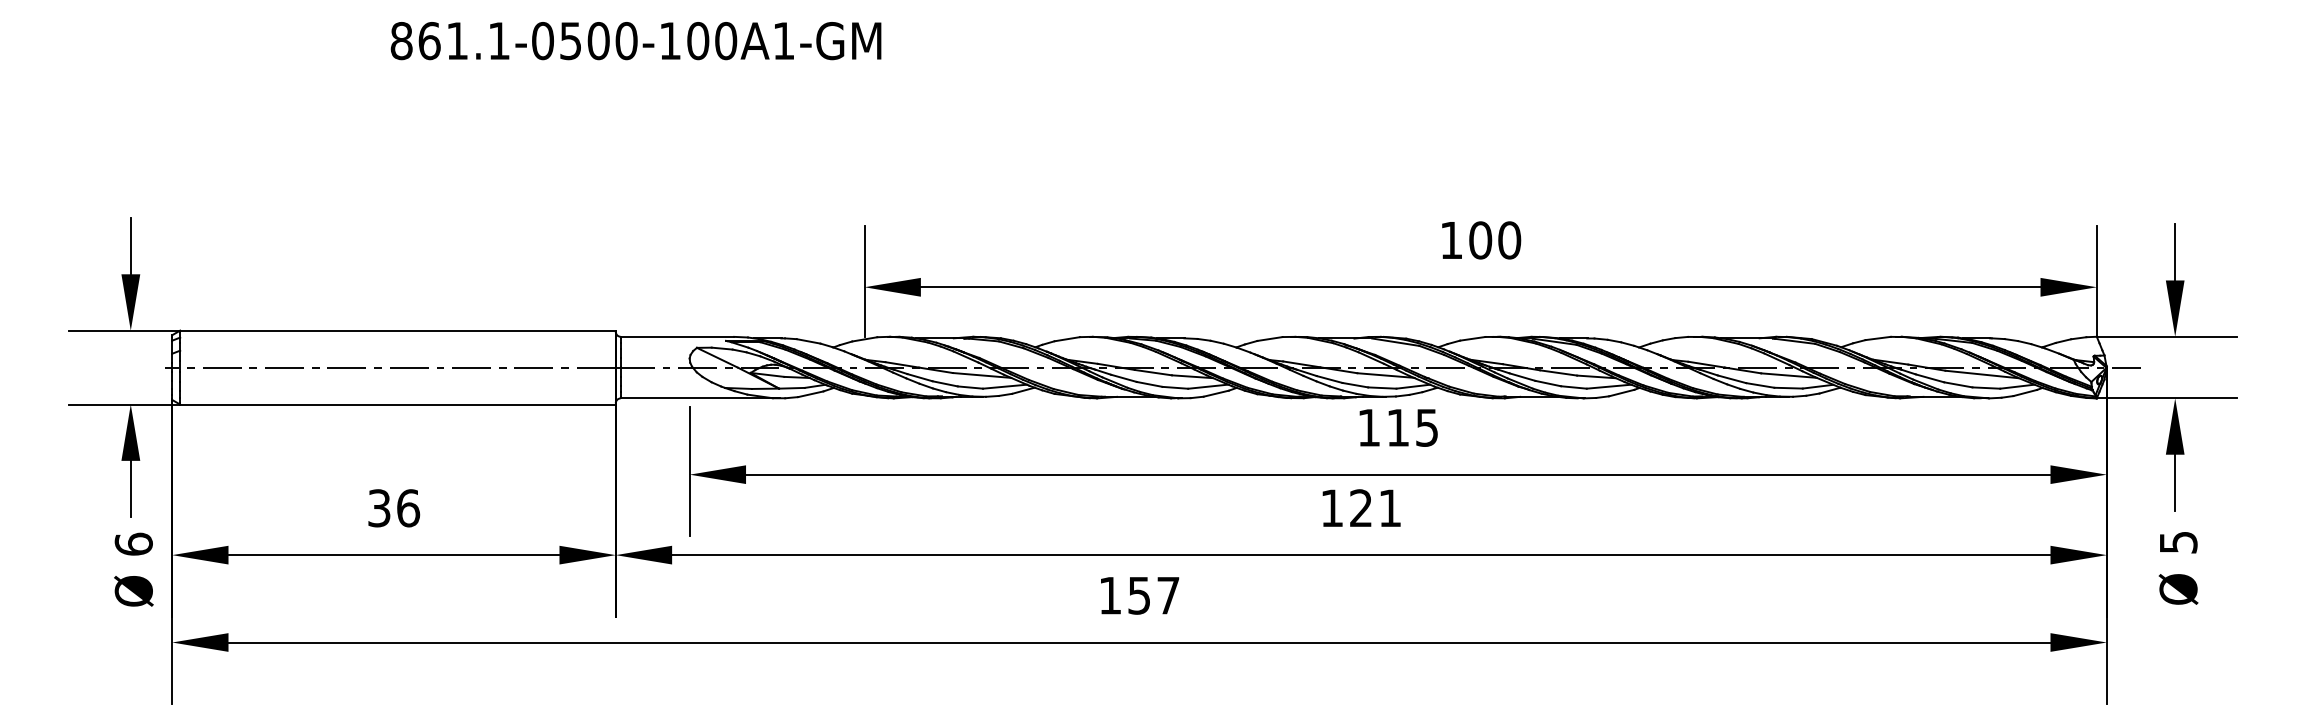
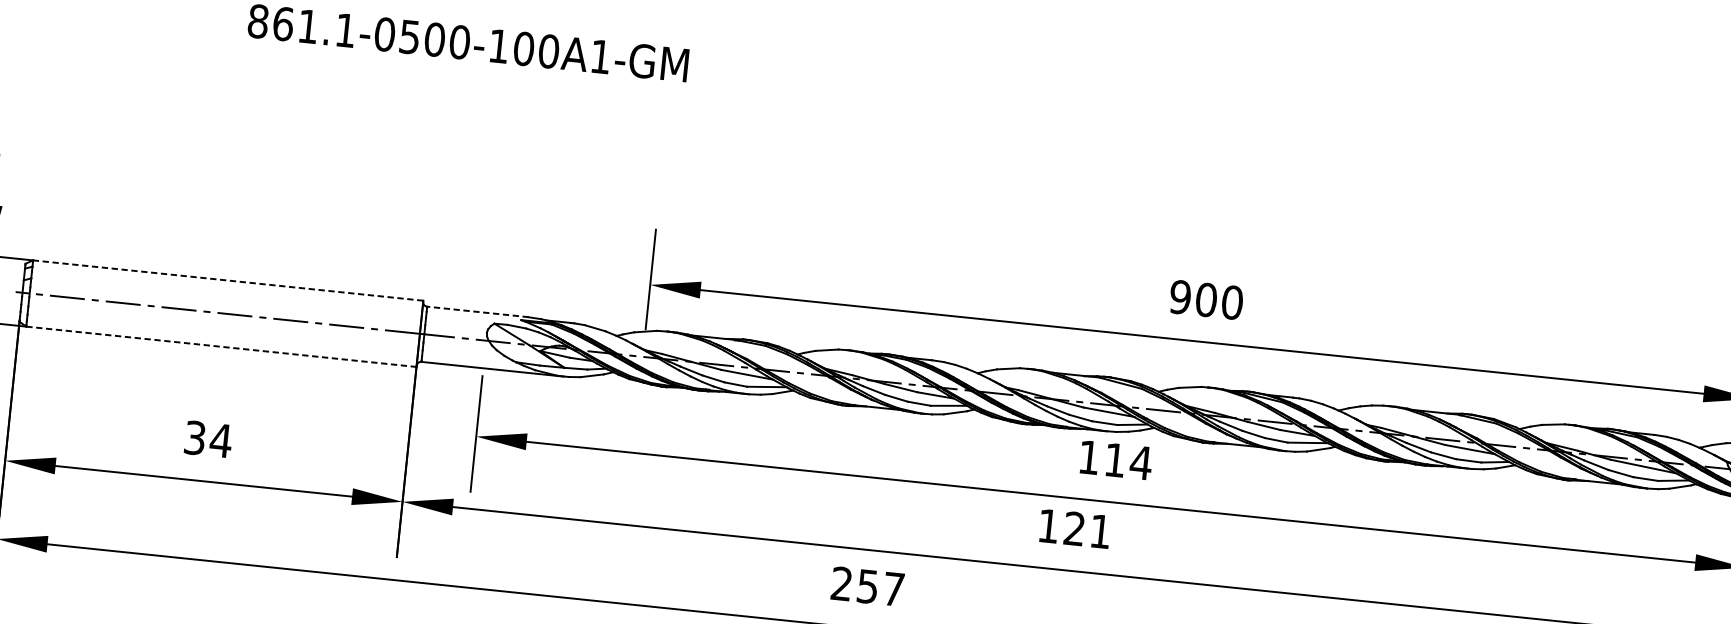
text: (1451, 240) -> (1180, 297), 100 -> 900
line: (398, 330) -> (228, 280), solid -> dashed
line: (677, 336) -> (478, 311), solid -> dashed
line: (398, 404) -> (221, 346), solid -> dashed
text: (1427, 427) -> (1141, 462), 115 -> 114
text: (408, 508) -> (221, 440), 36 -> 34
text: (1109, 595) -> (841, 583), 157 -> 257

